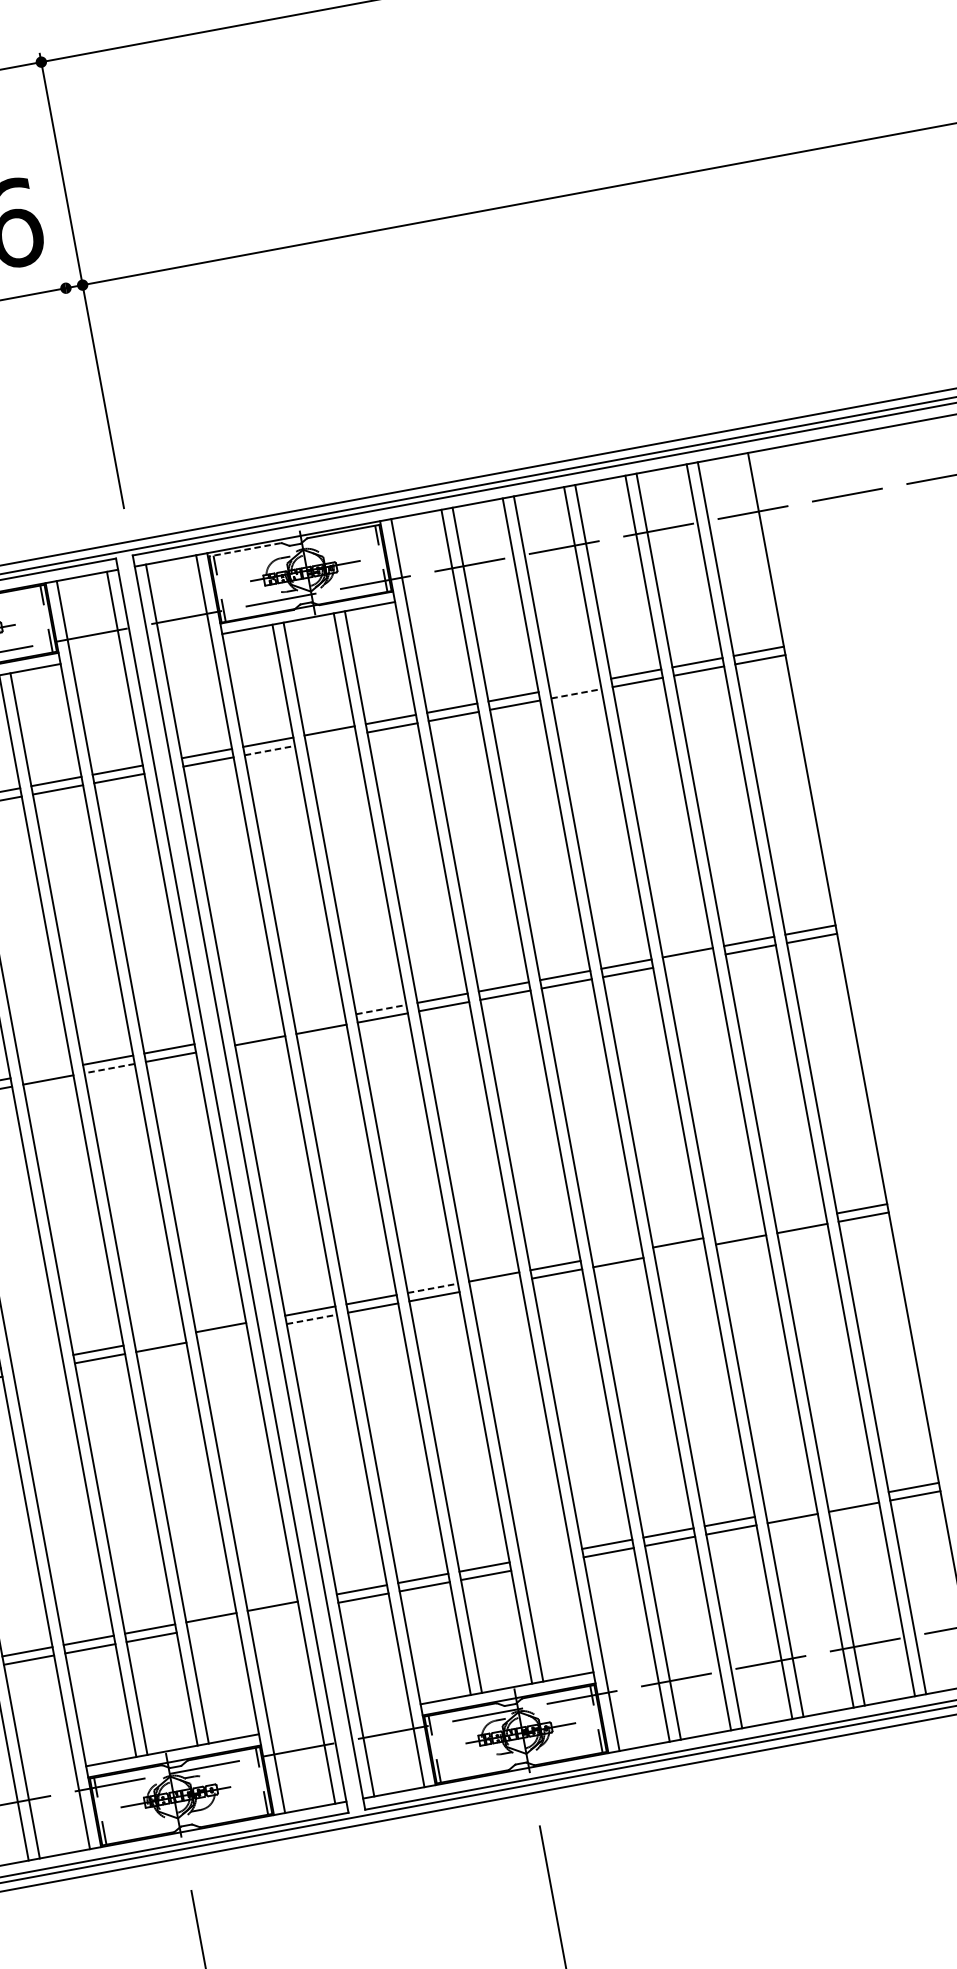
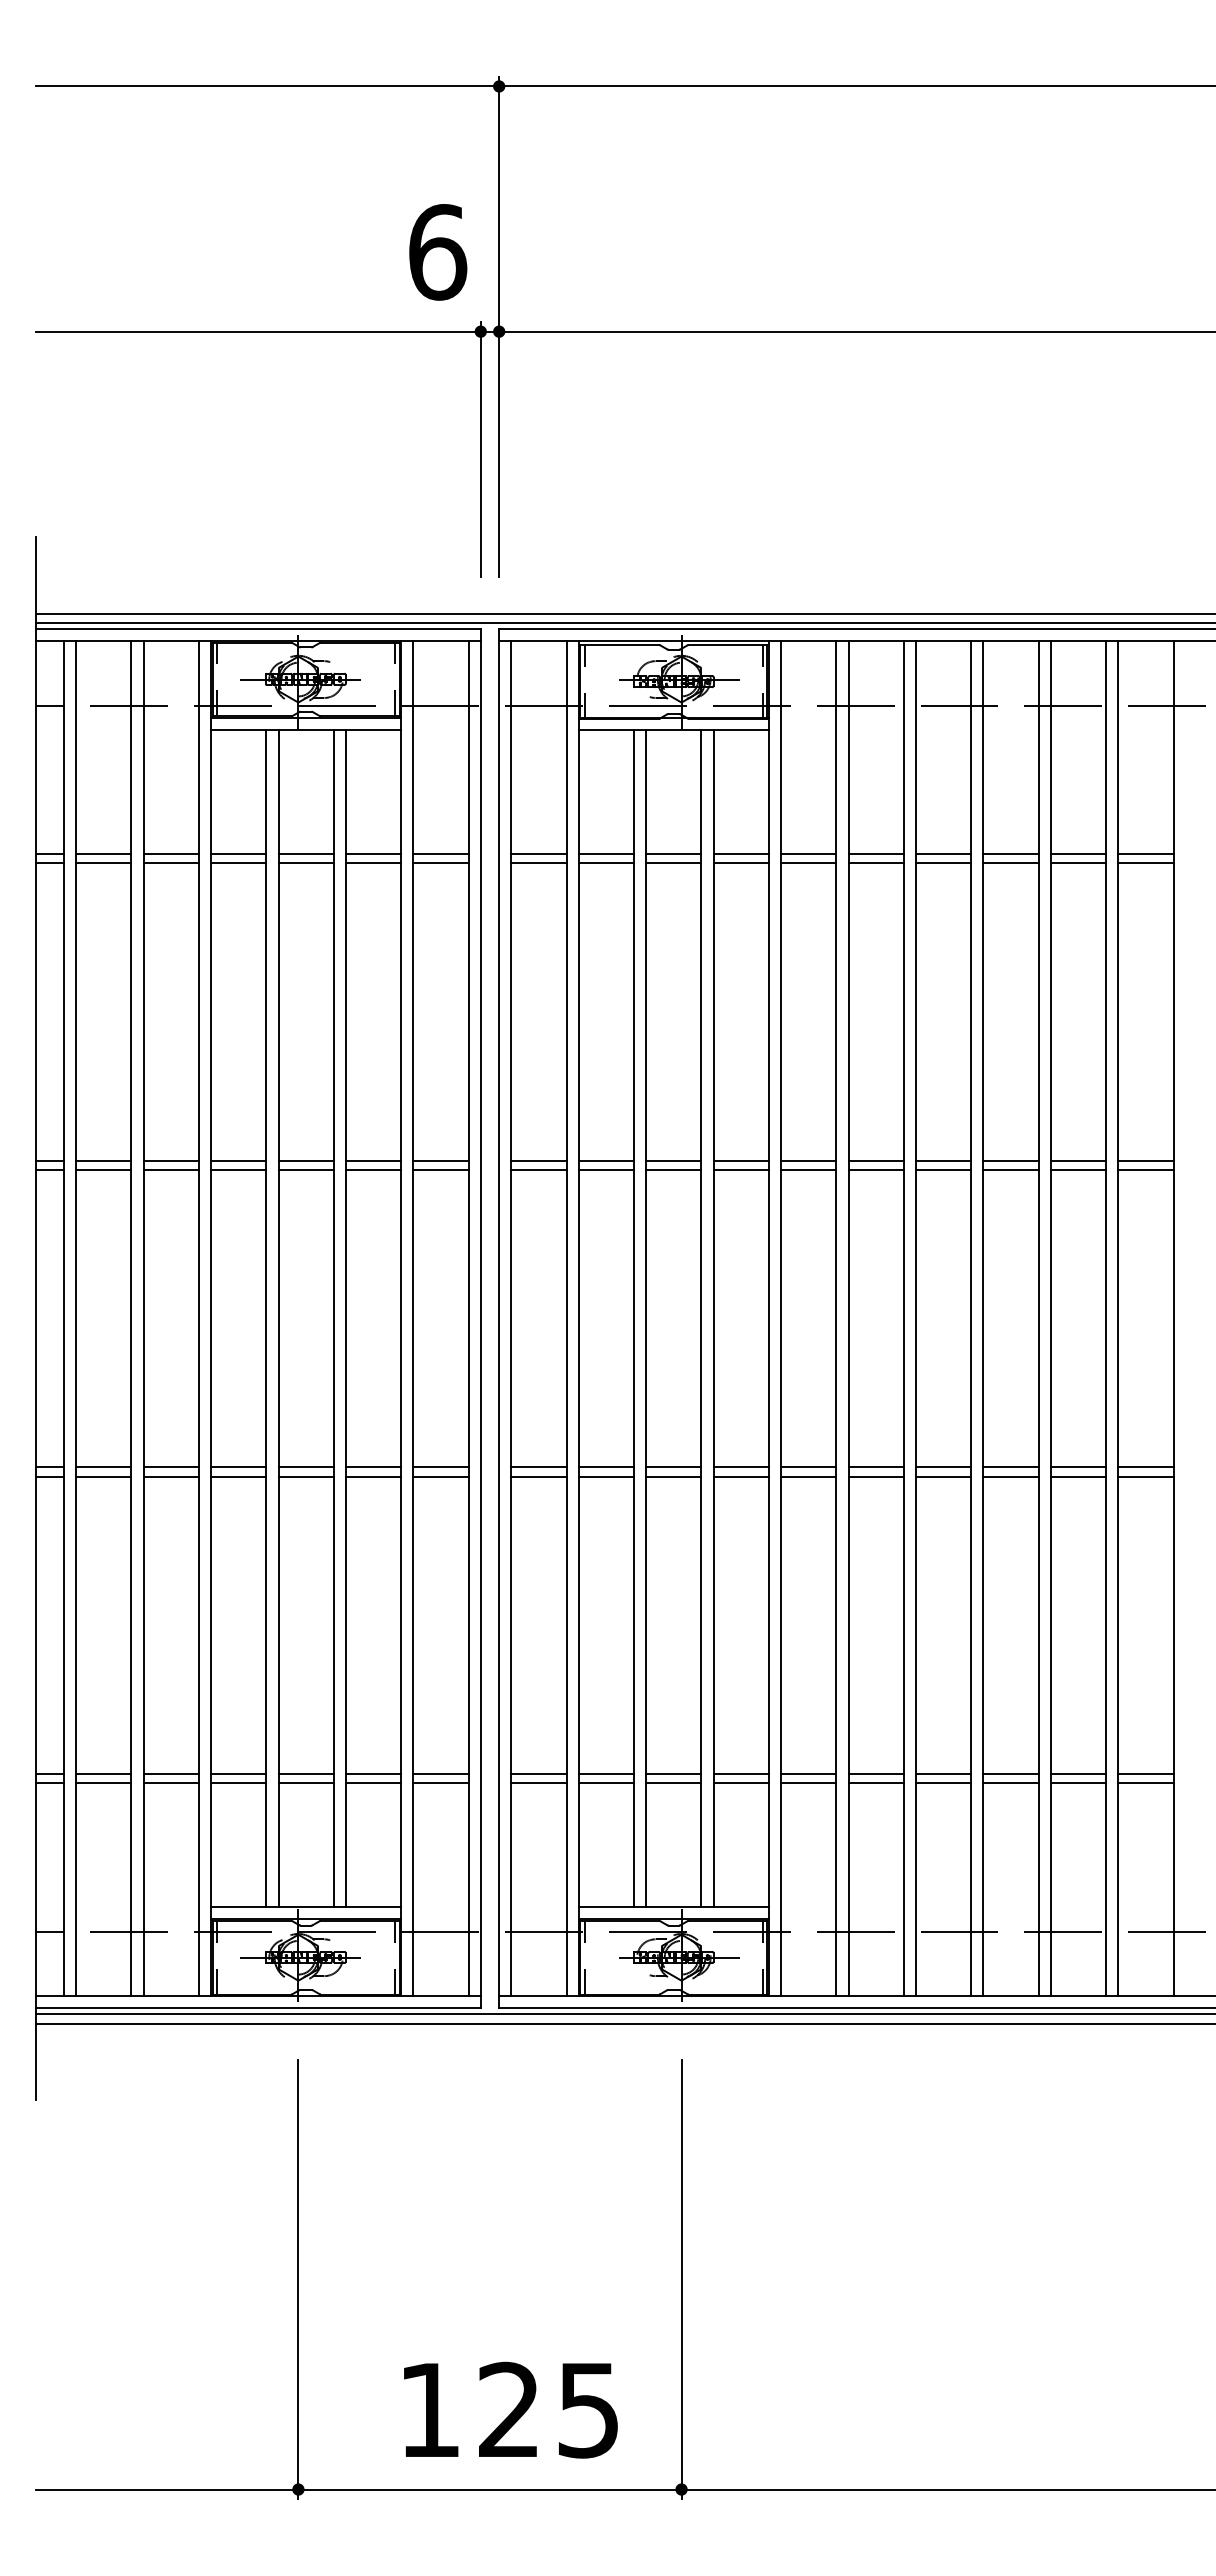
line: (85, 395) -> (480, 449), added
line: (244, 550) -> (619, 645), dashed -> solid
line: (574, 685) -> (943, 854), added
line: (576, 693) -> (943, 863), dashed -> solid
line: (330, 739) -> (673, 863), added
line: (269, 750) -> (606, 863), dashed -> solid
line: (688, 960) -> (1010, 1169), added
line: (380, 1009) -> (673, 1160), dashed -> solid
line: (319, 1020) -> (606, 1160), added
line: (258, 1032) -> (538, 1160), added
line: (109, 1068) -> (373, 1169), dashed -> solid
line: (46, 1071) -> (305, 1160), added
line: (800, 1220) -> (1078, 1467), added
line: (739, 1231) -> (1010, 1467), added
line: (679, 1251) -> (943, 1476), added
line: (616, 1254) -> (875, 1467), added
line: (495, 1285) -> (740, 1476), added
line: (432, 1288) -> (673, 1467), dashed -> solid
line: (312, 1319) -> (539, 1476), dashed -> solid
line: (222, 1336) -> (440, 1476), added
line: (159, 1339) -> (373, 1467), added
line: (37, 1361) -> (238, 1467), added
line: (38, 1370) -> (238, 1476), added
line: (852, 1498) -> (1078, 1773), added
line: (790, 1510) -> (1010, 1773), added
line: (545, 1555) -> (740, 1773), added
line: (546, 1564) -> (740, 1783), added
line: (273, 1615) -> (440, 1783), added
line: (213, 1626) -> (373, 1783), added

